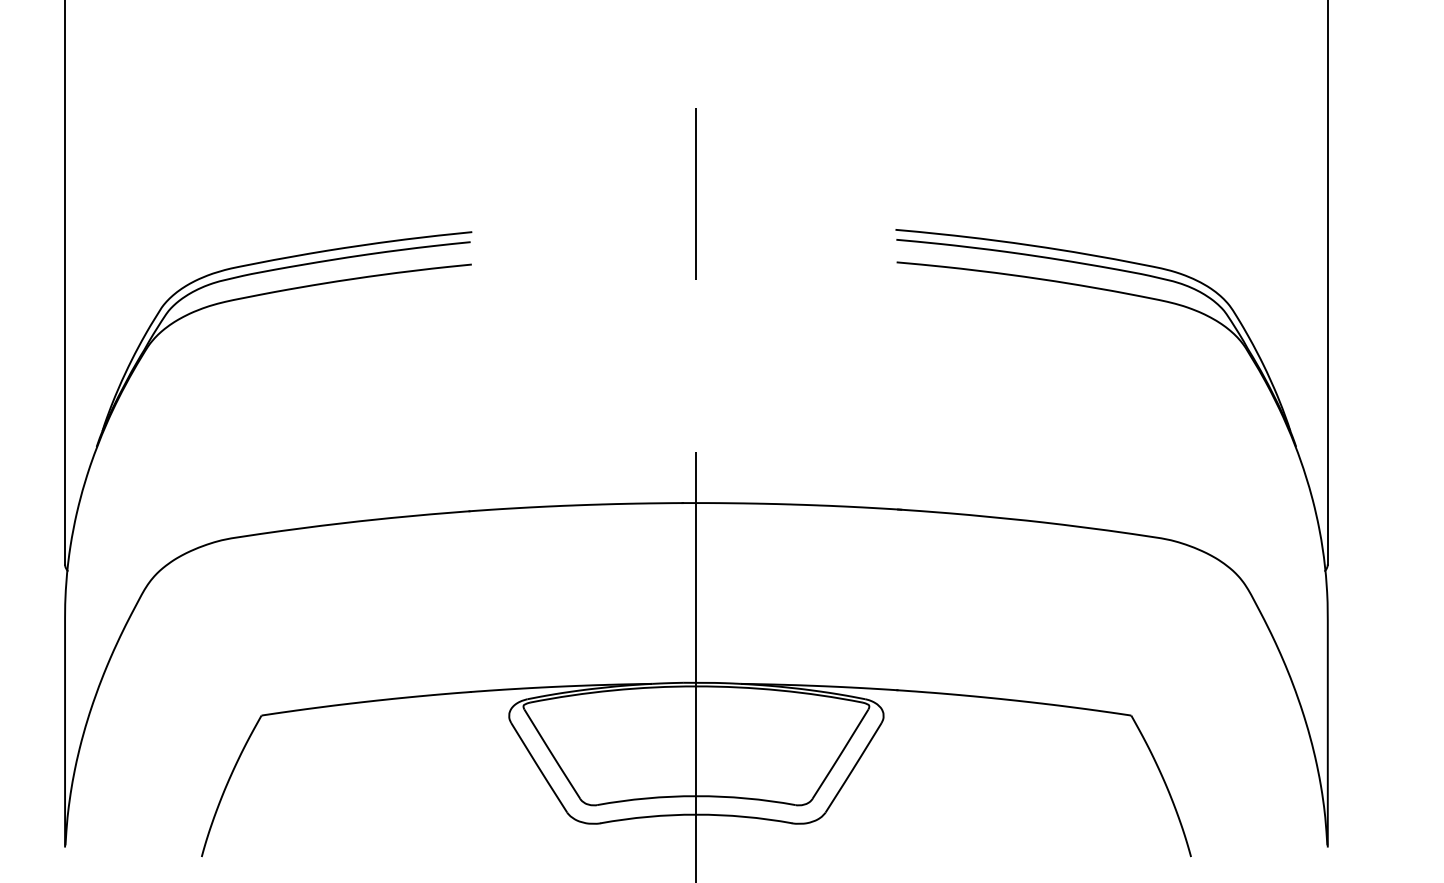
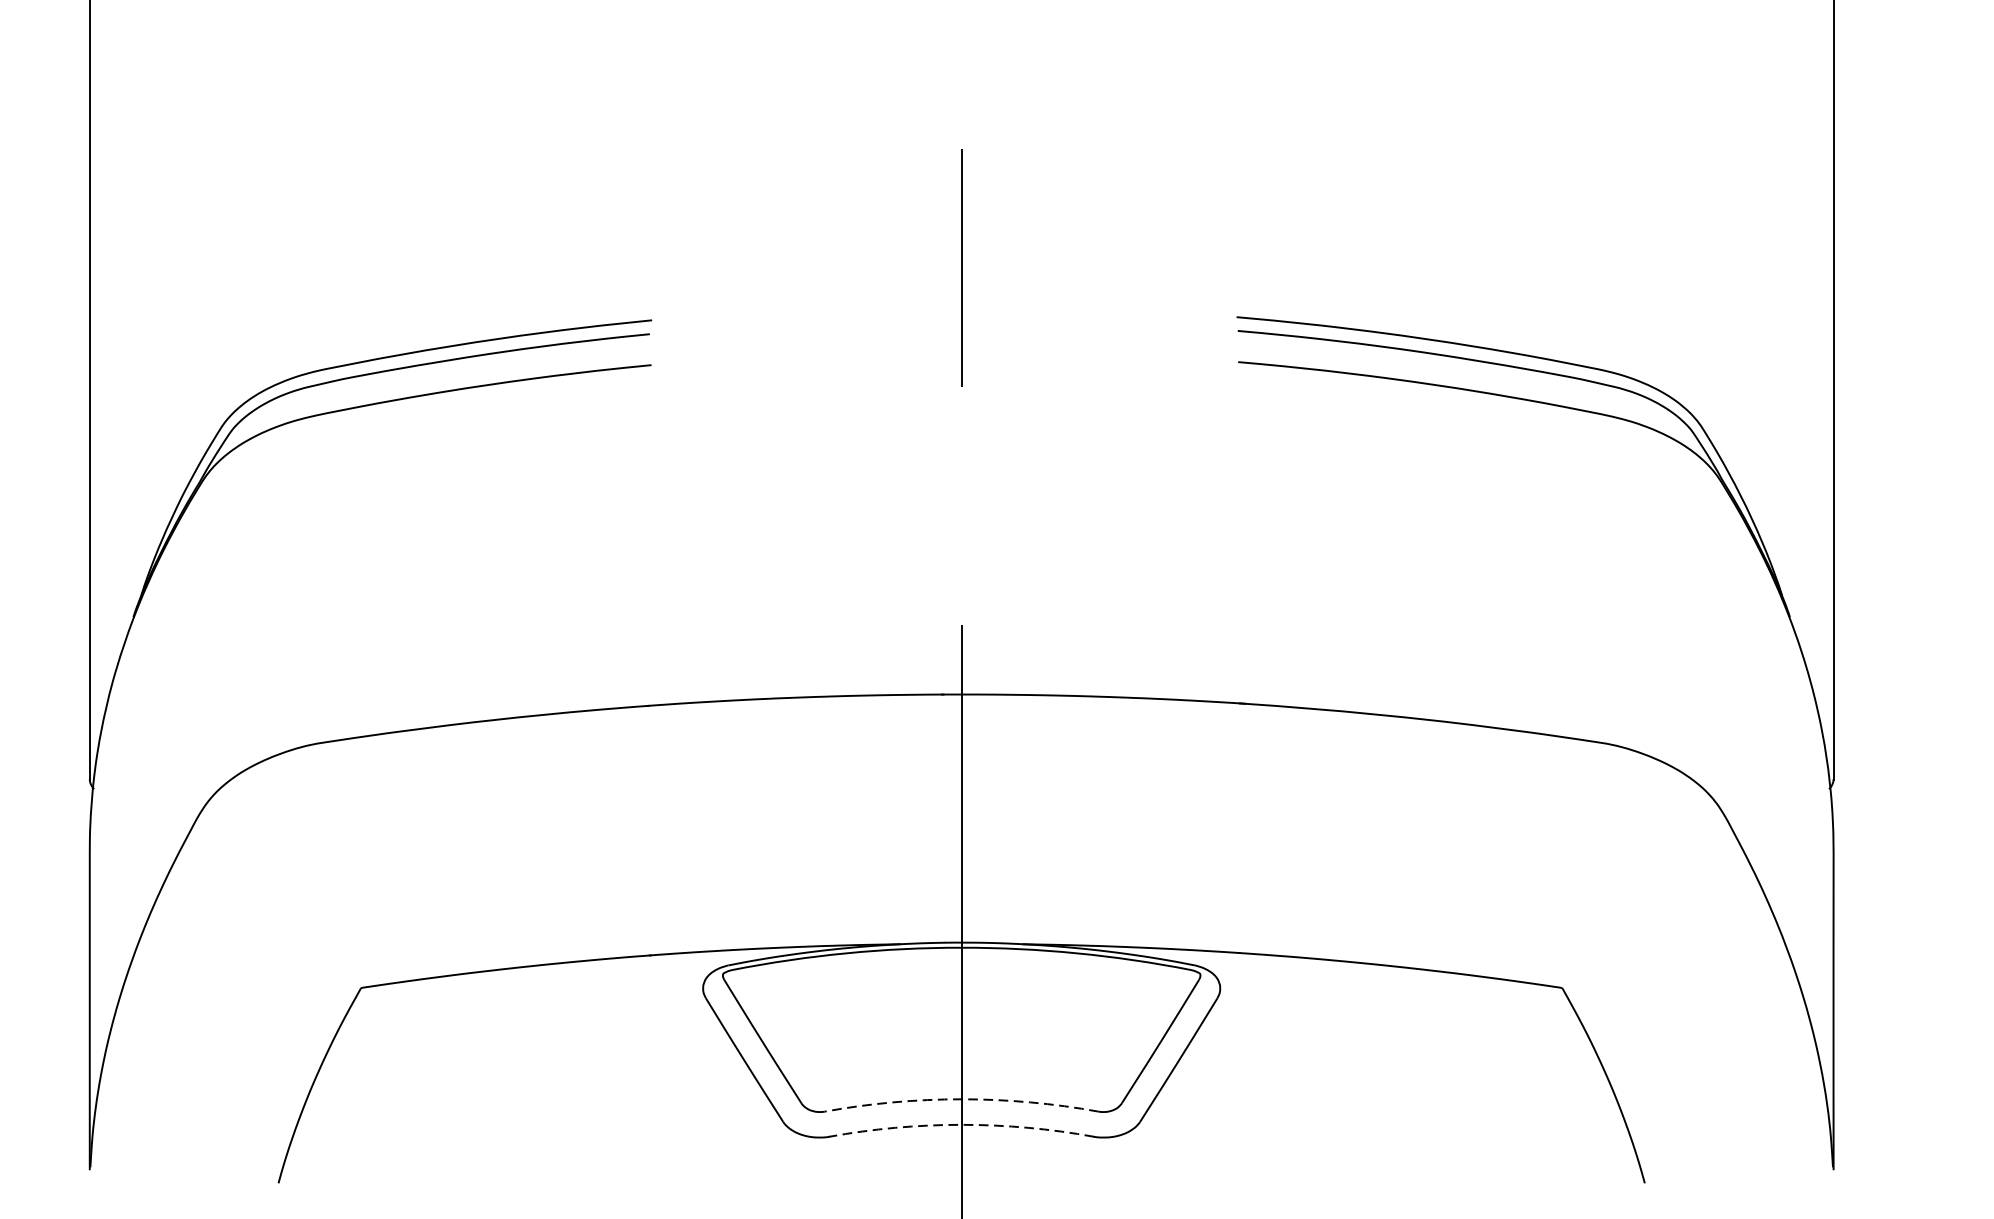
arc: (696, 796) -> (961, 1099), solid -> dashed
arc: (696, 814) -> (961, 1124), solid -> dashed

